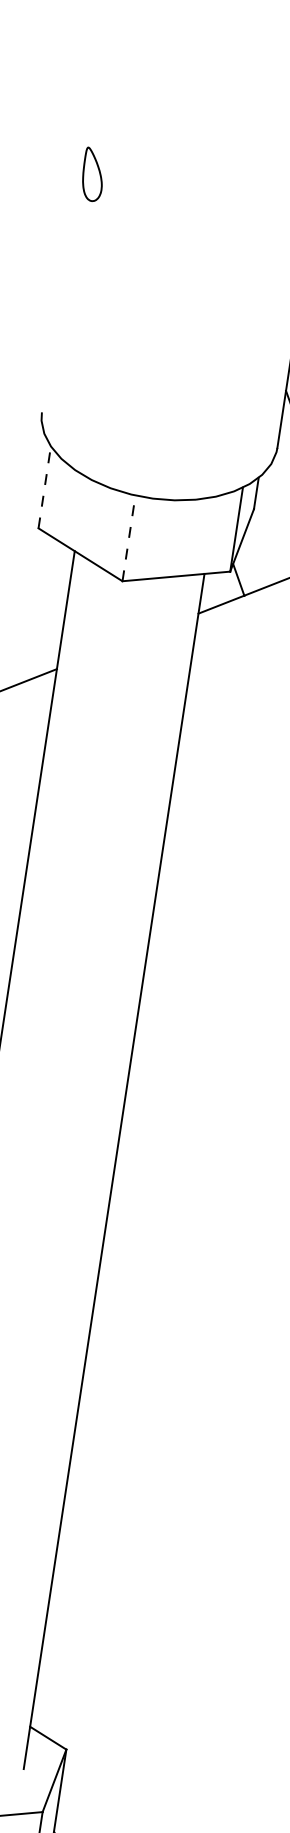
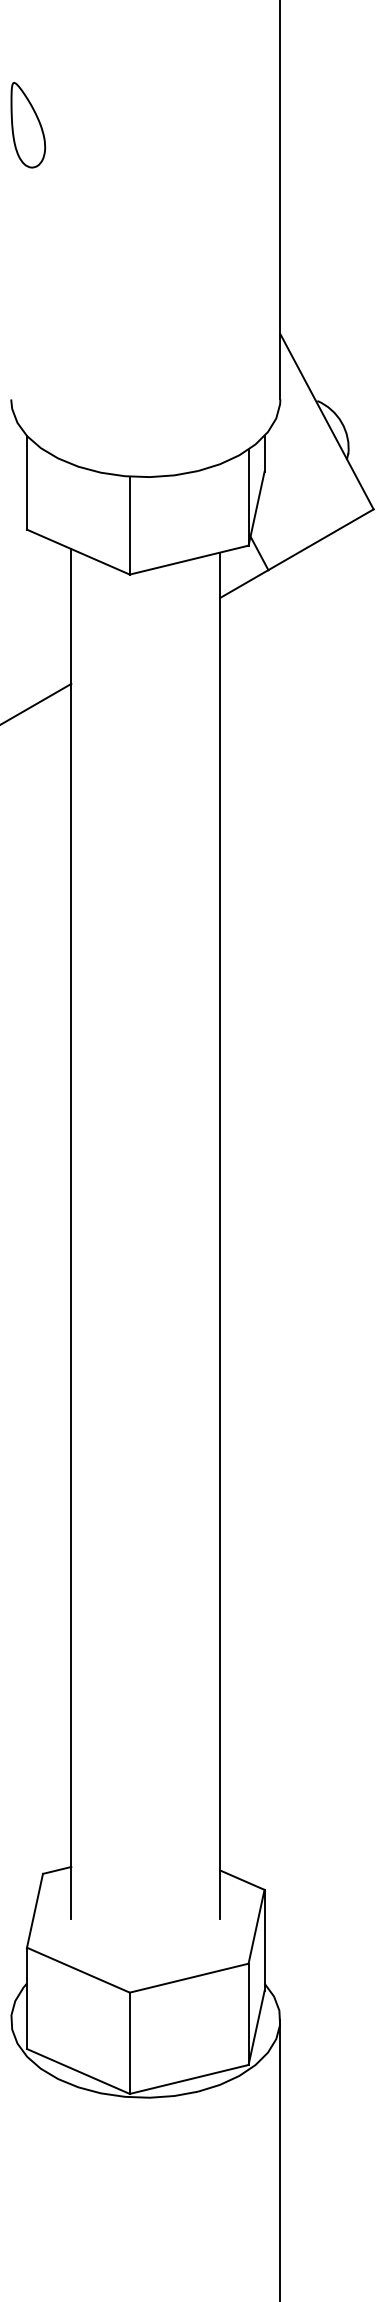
part: (93, 174) -> (28, 125), size x1.43
line: (45, 487) -> (27, 482), dashed -> solid
line: (128, 538) -> (129, 525), dashed -> solid

